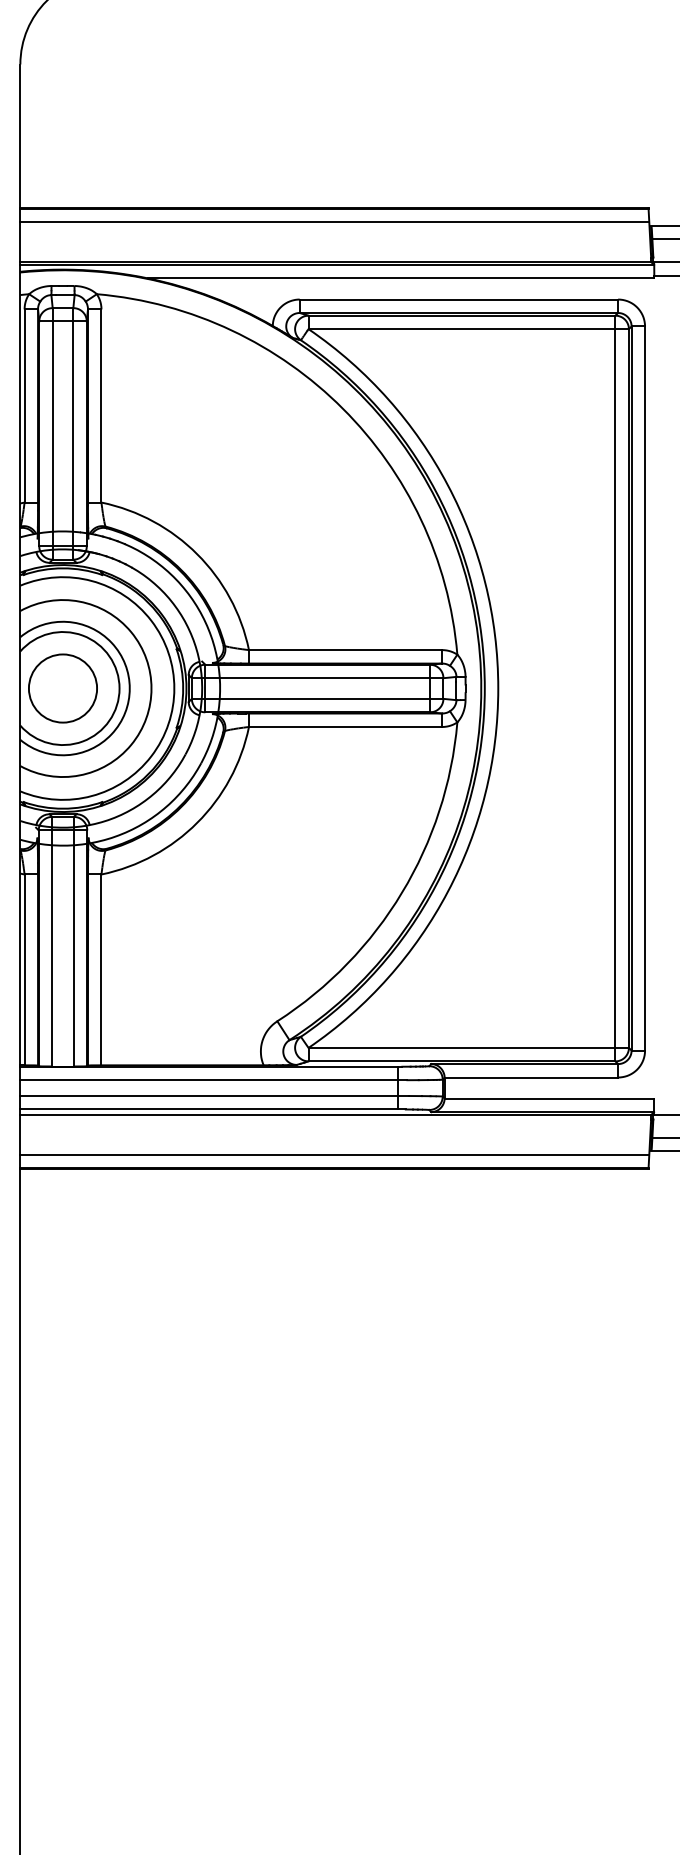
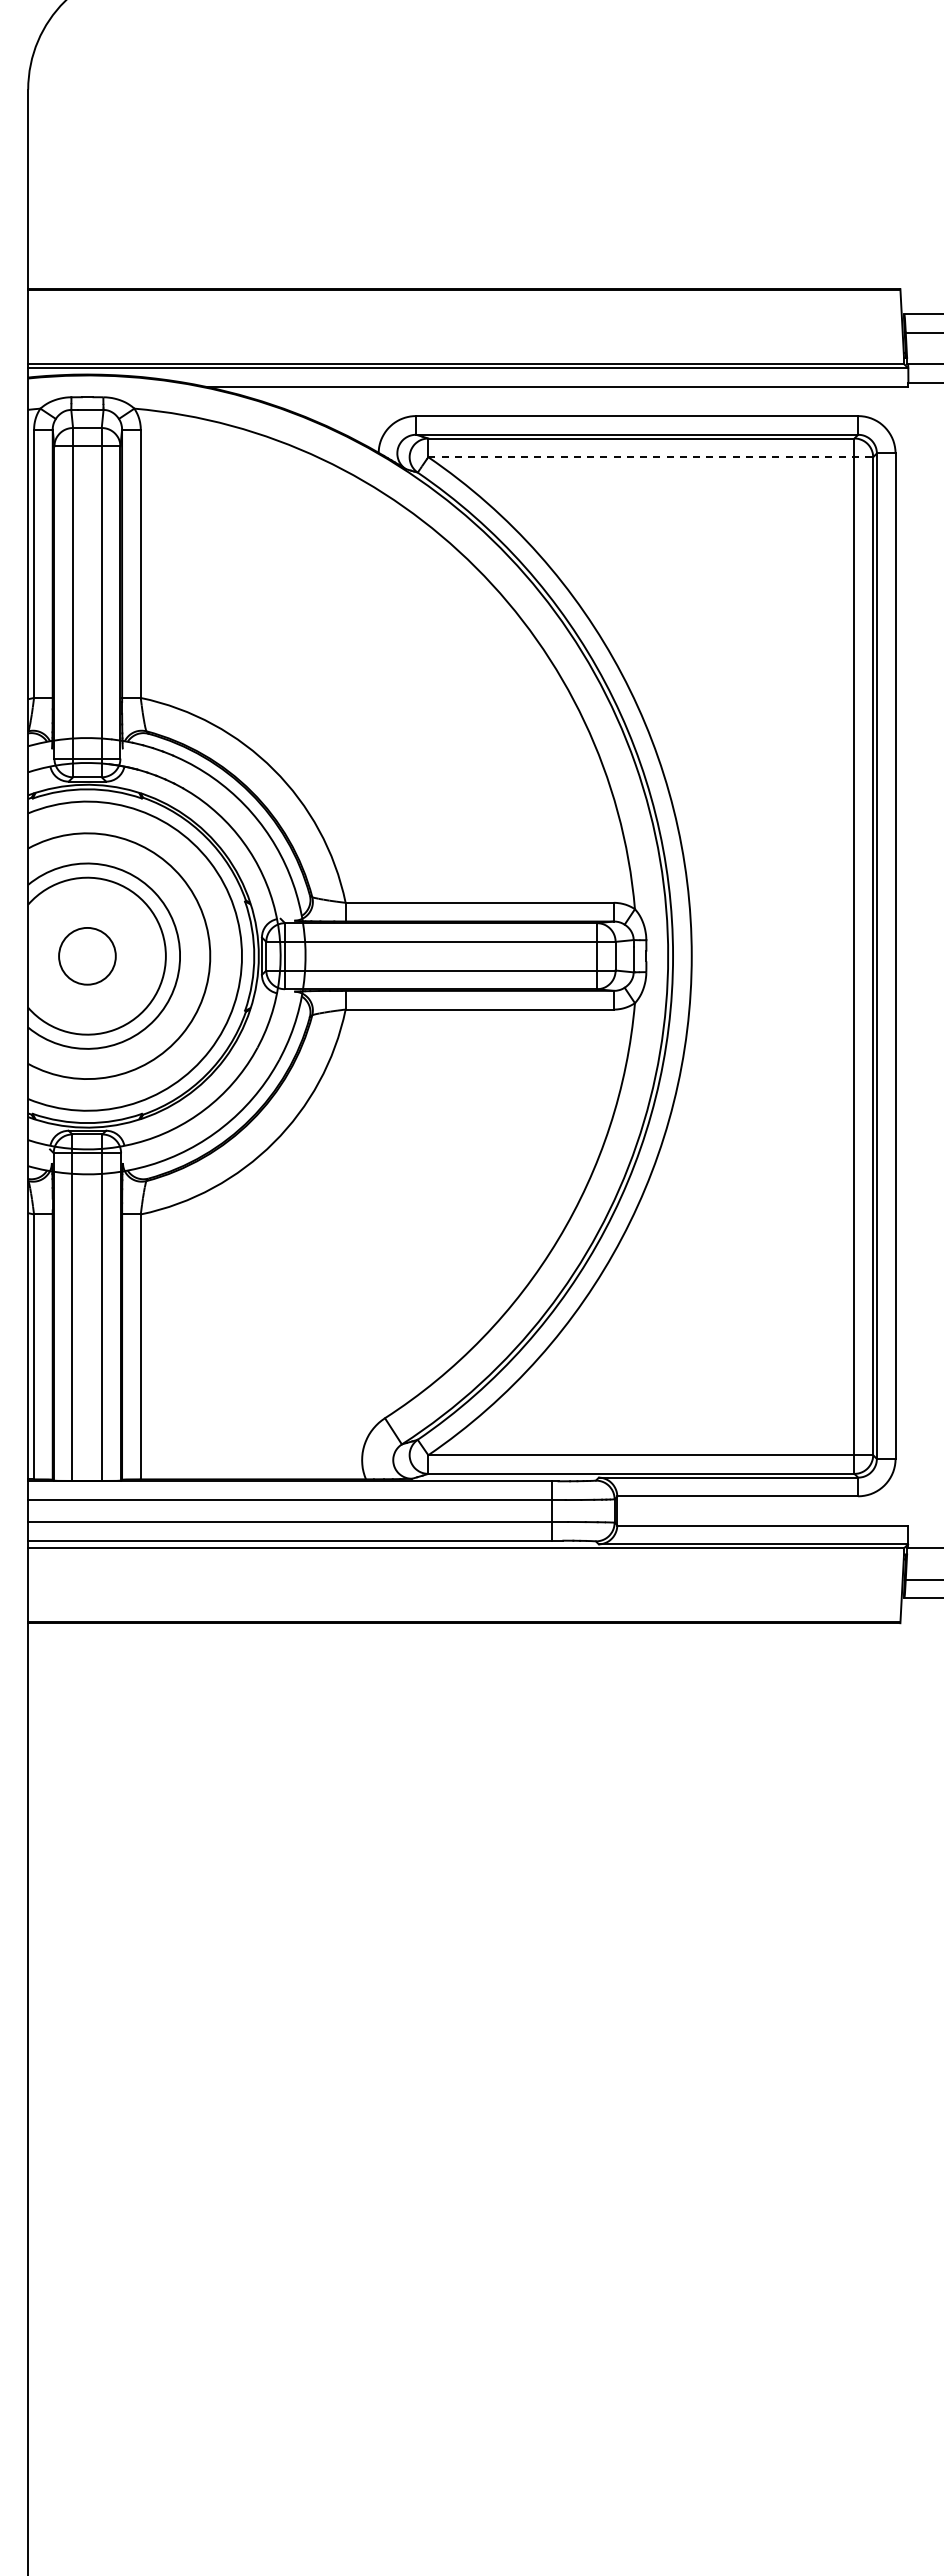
line: (334, 222) -> (464, 309), removed
line: (469, 329) -> (651, 457), solid -> dashed
circle: (63, 688) -> (87, 956), size x0.6
line: (334, 1154) -> (464, 1603), removed

